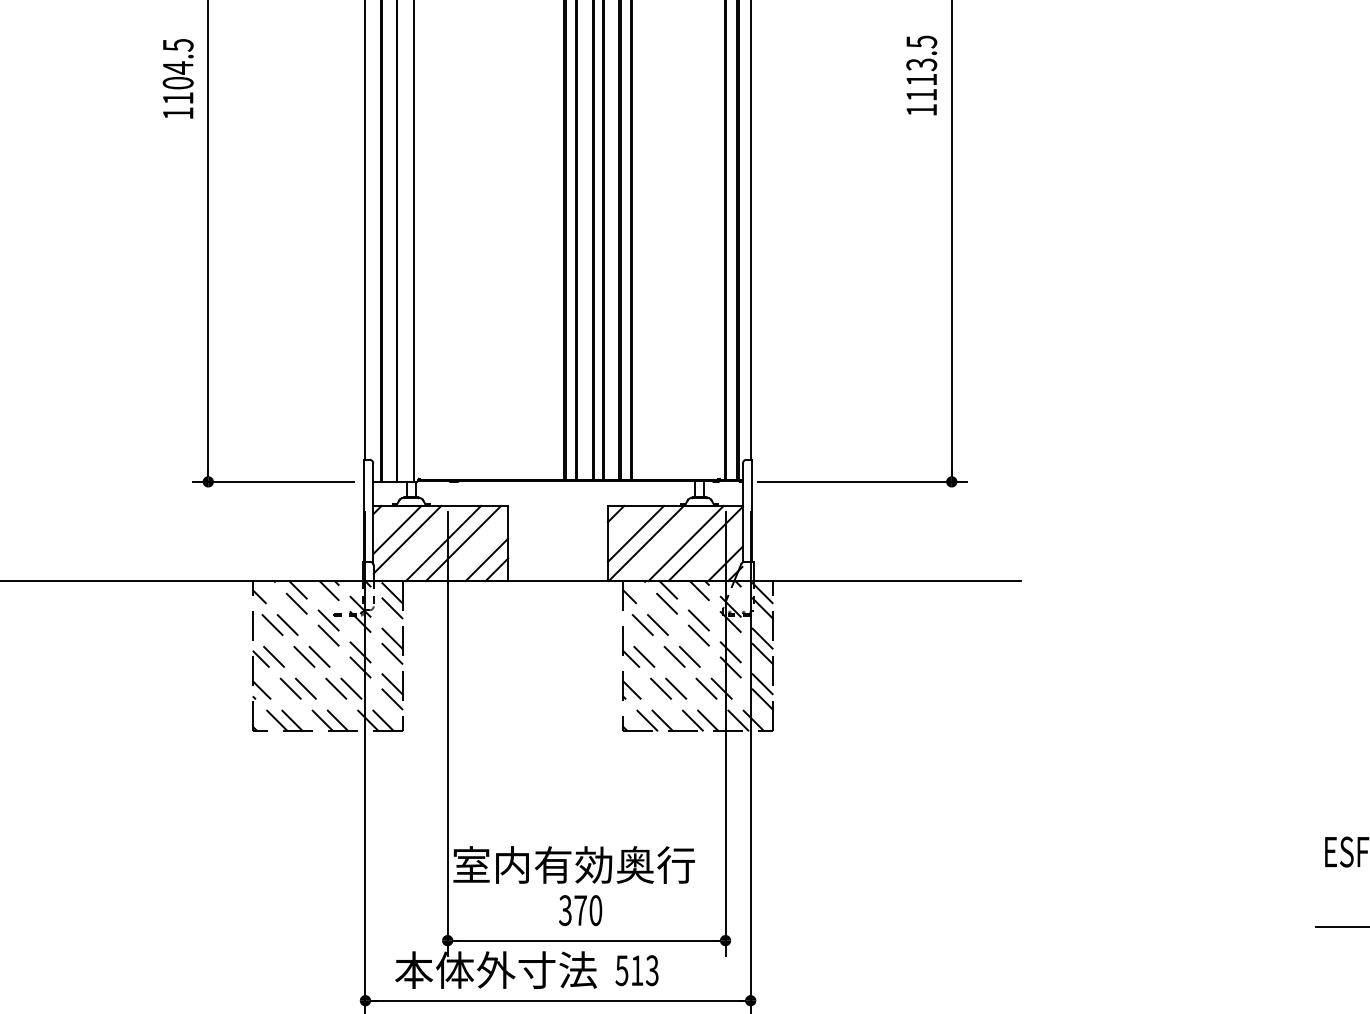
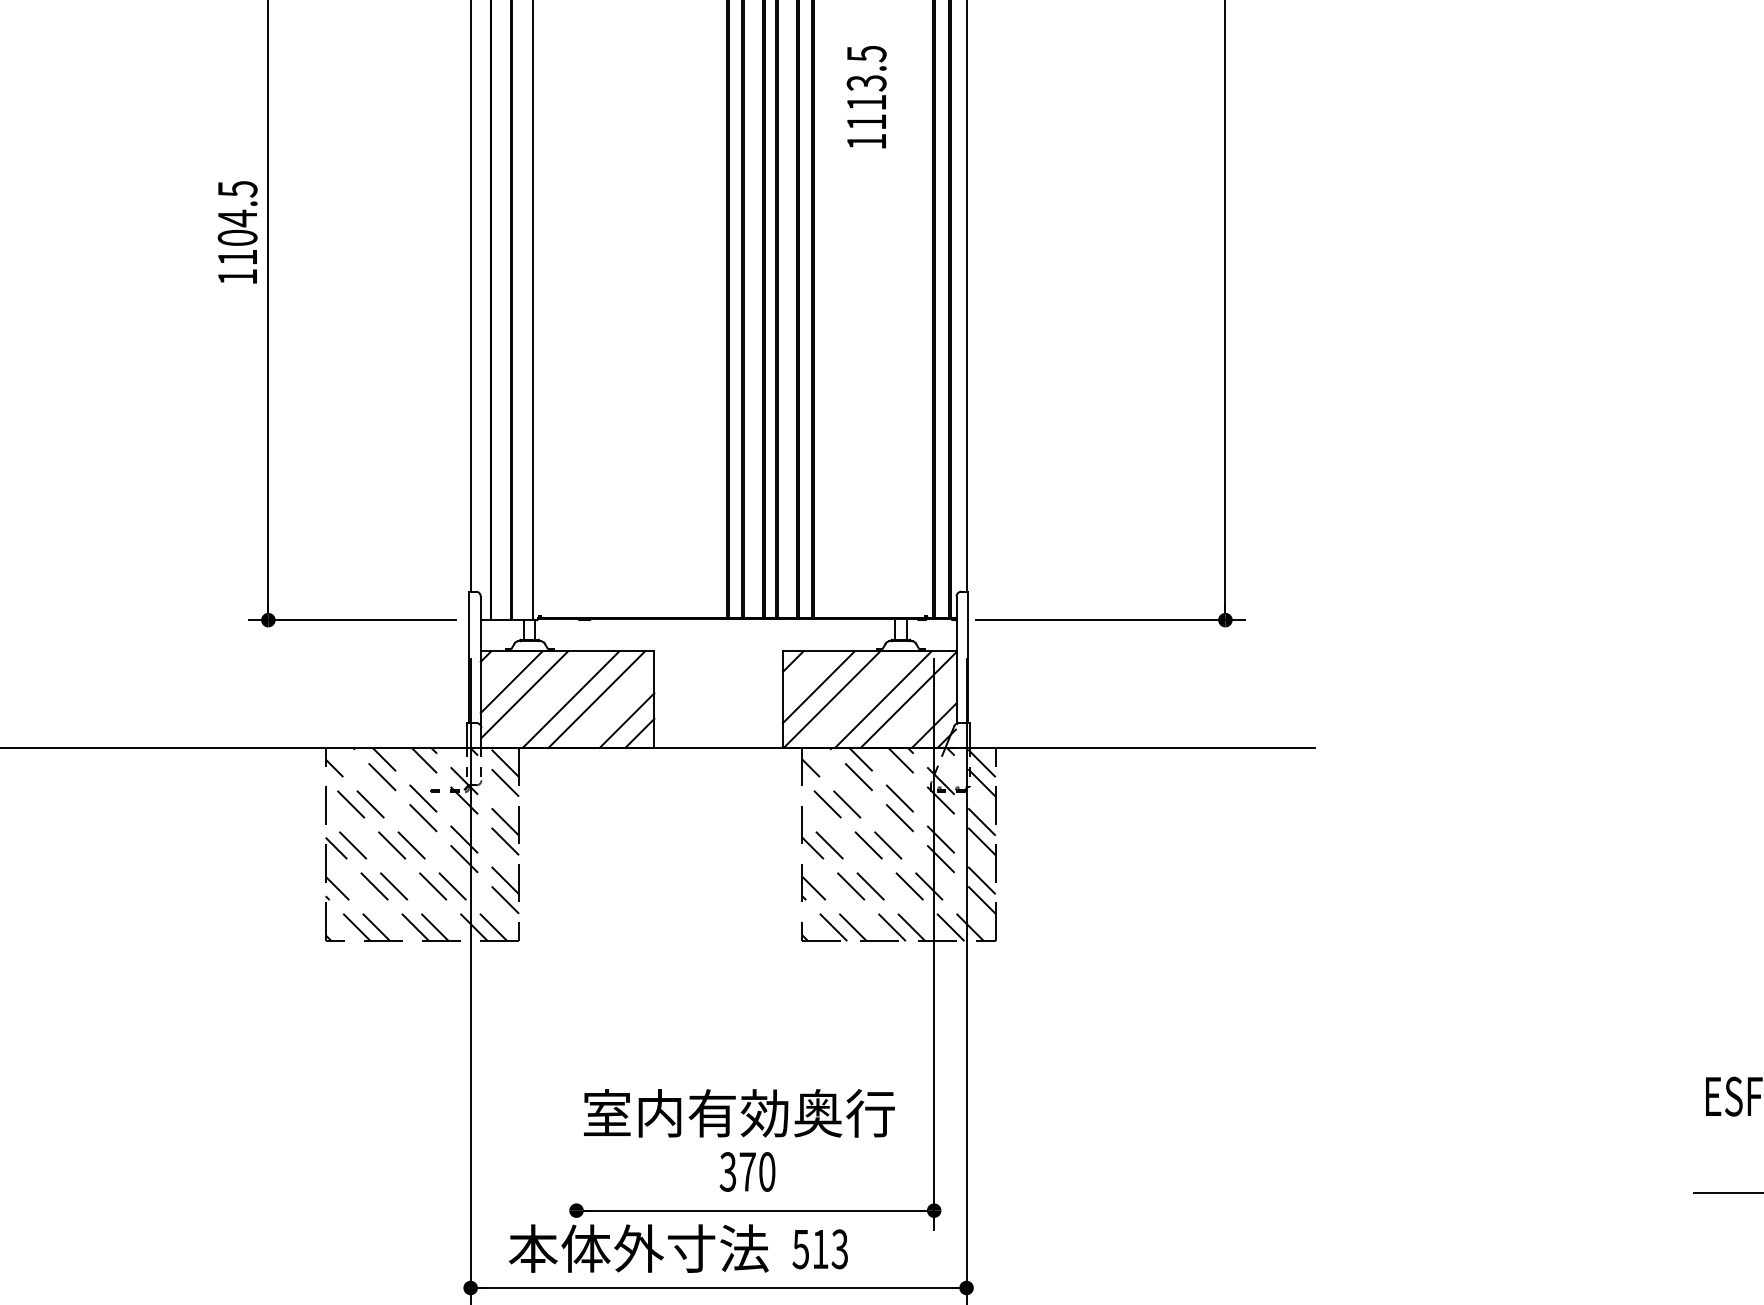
text: (921, 75) -> (866, 97), moved
text: (178, 78) -> (237, 232), moved
line: (447, 733) -> (576, 944), removed

